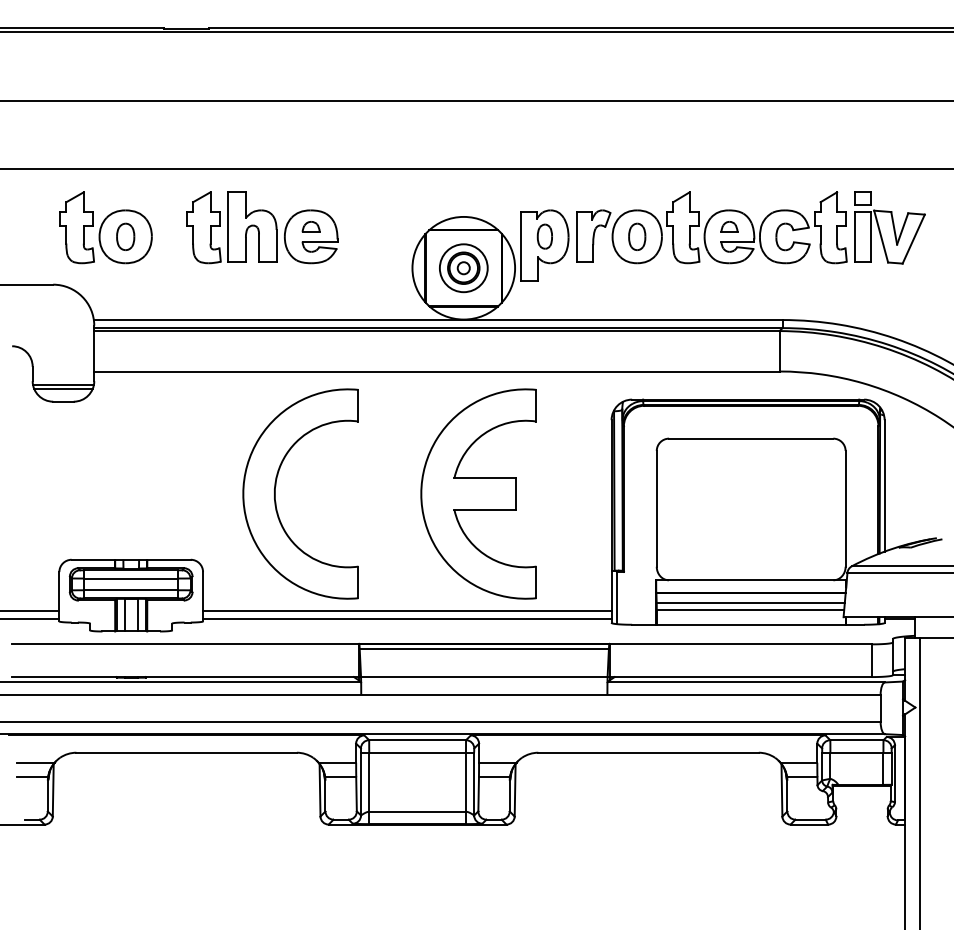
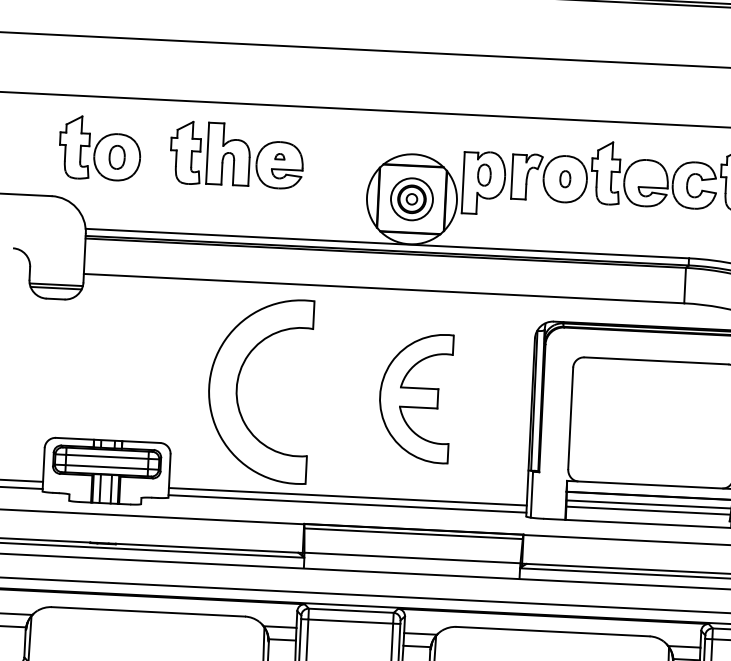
part: (310, 226) -> (279, 156), size x0.6
part: (729, 226) -> (646, 174), removed
part: (637, 236) -> (565, 178), size x0.7
part: (478, 493) -> (415, 397), size x0.7

